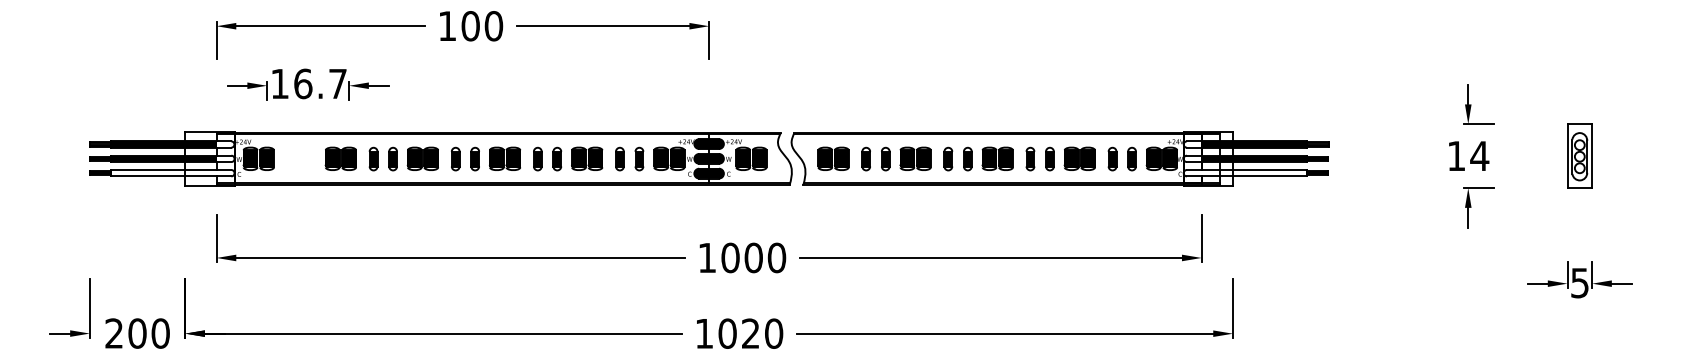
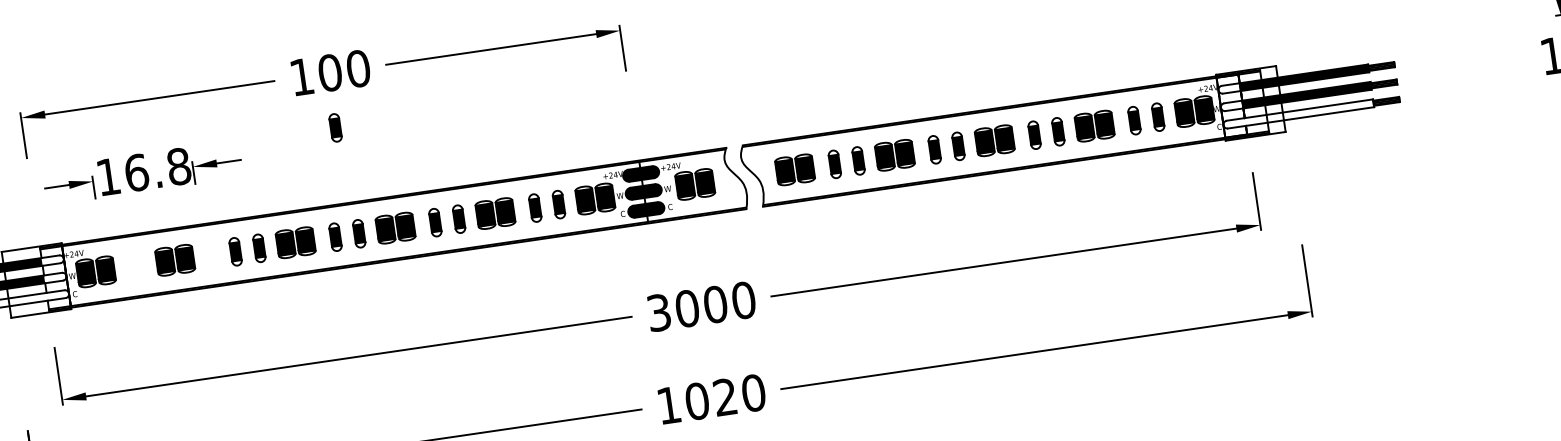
part: (468, 70) -> (335, 127), added
text: (338, 83) -> (179, 166), 16.7 -> 16.8
part: (340, 158) -> (174, 259), moved
text: (706, 257) -> (658, 312), 1000 -> 3000

